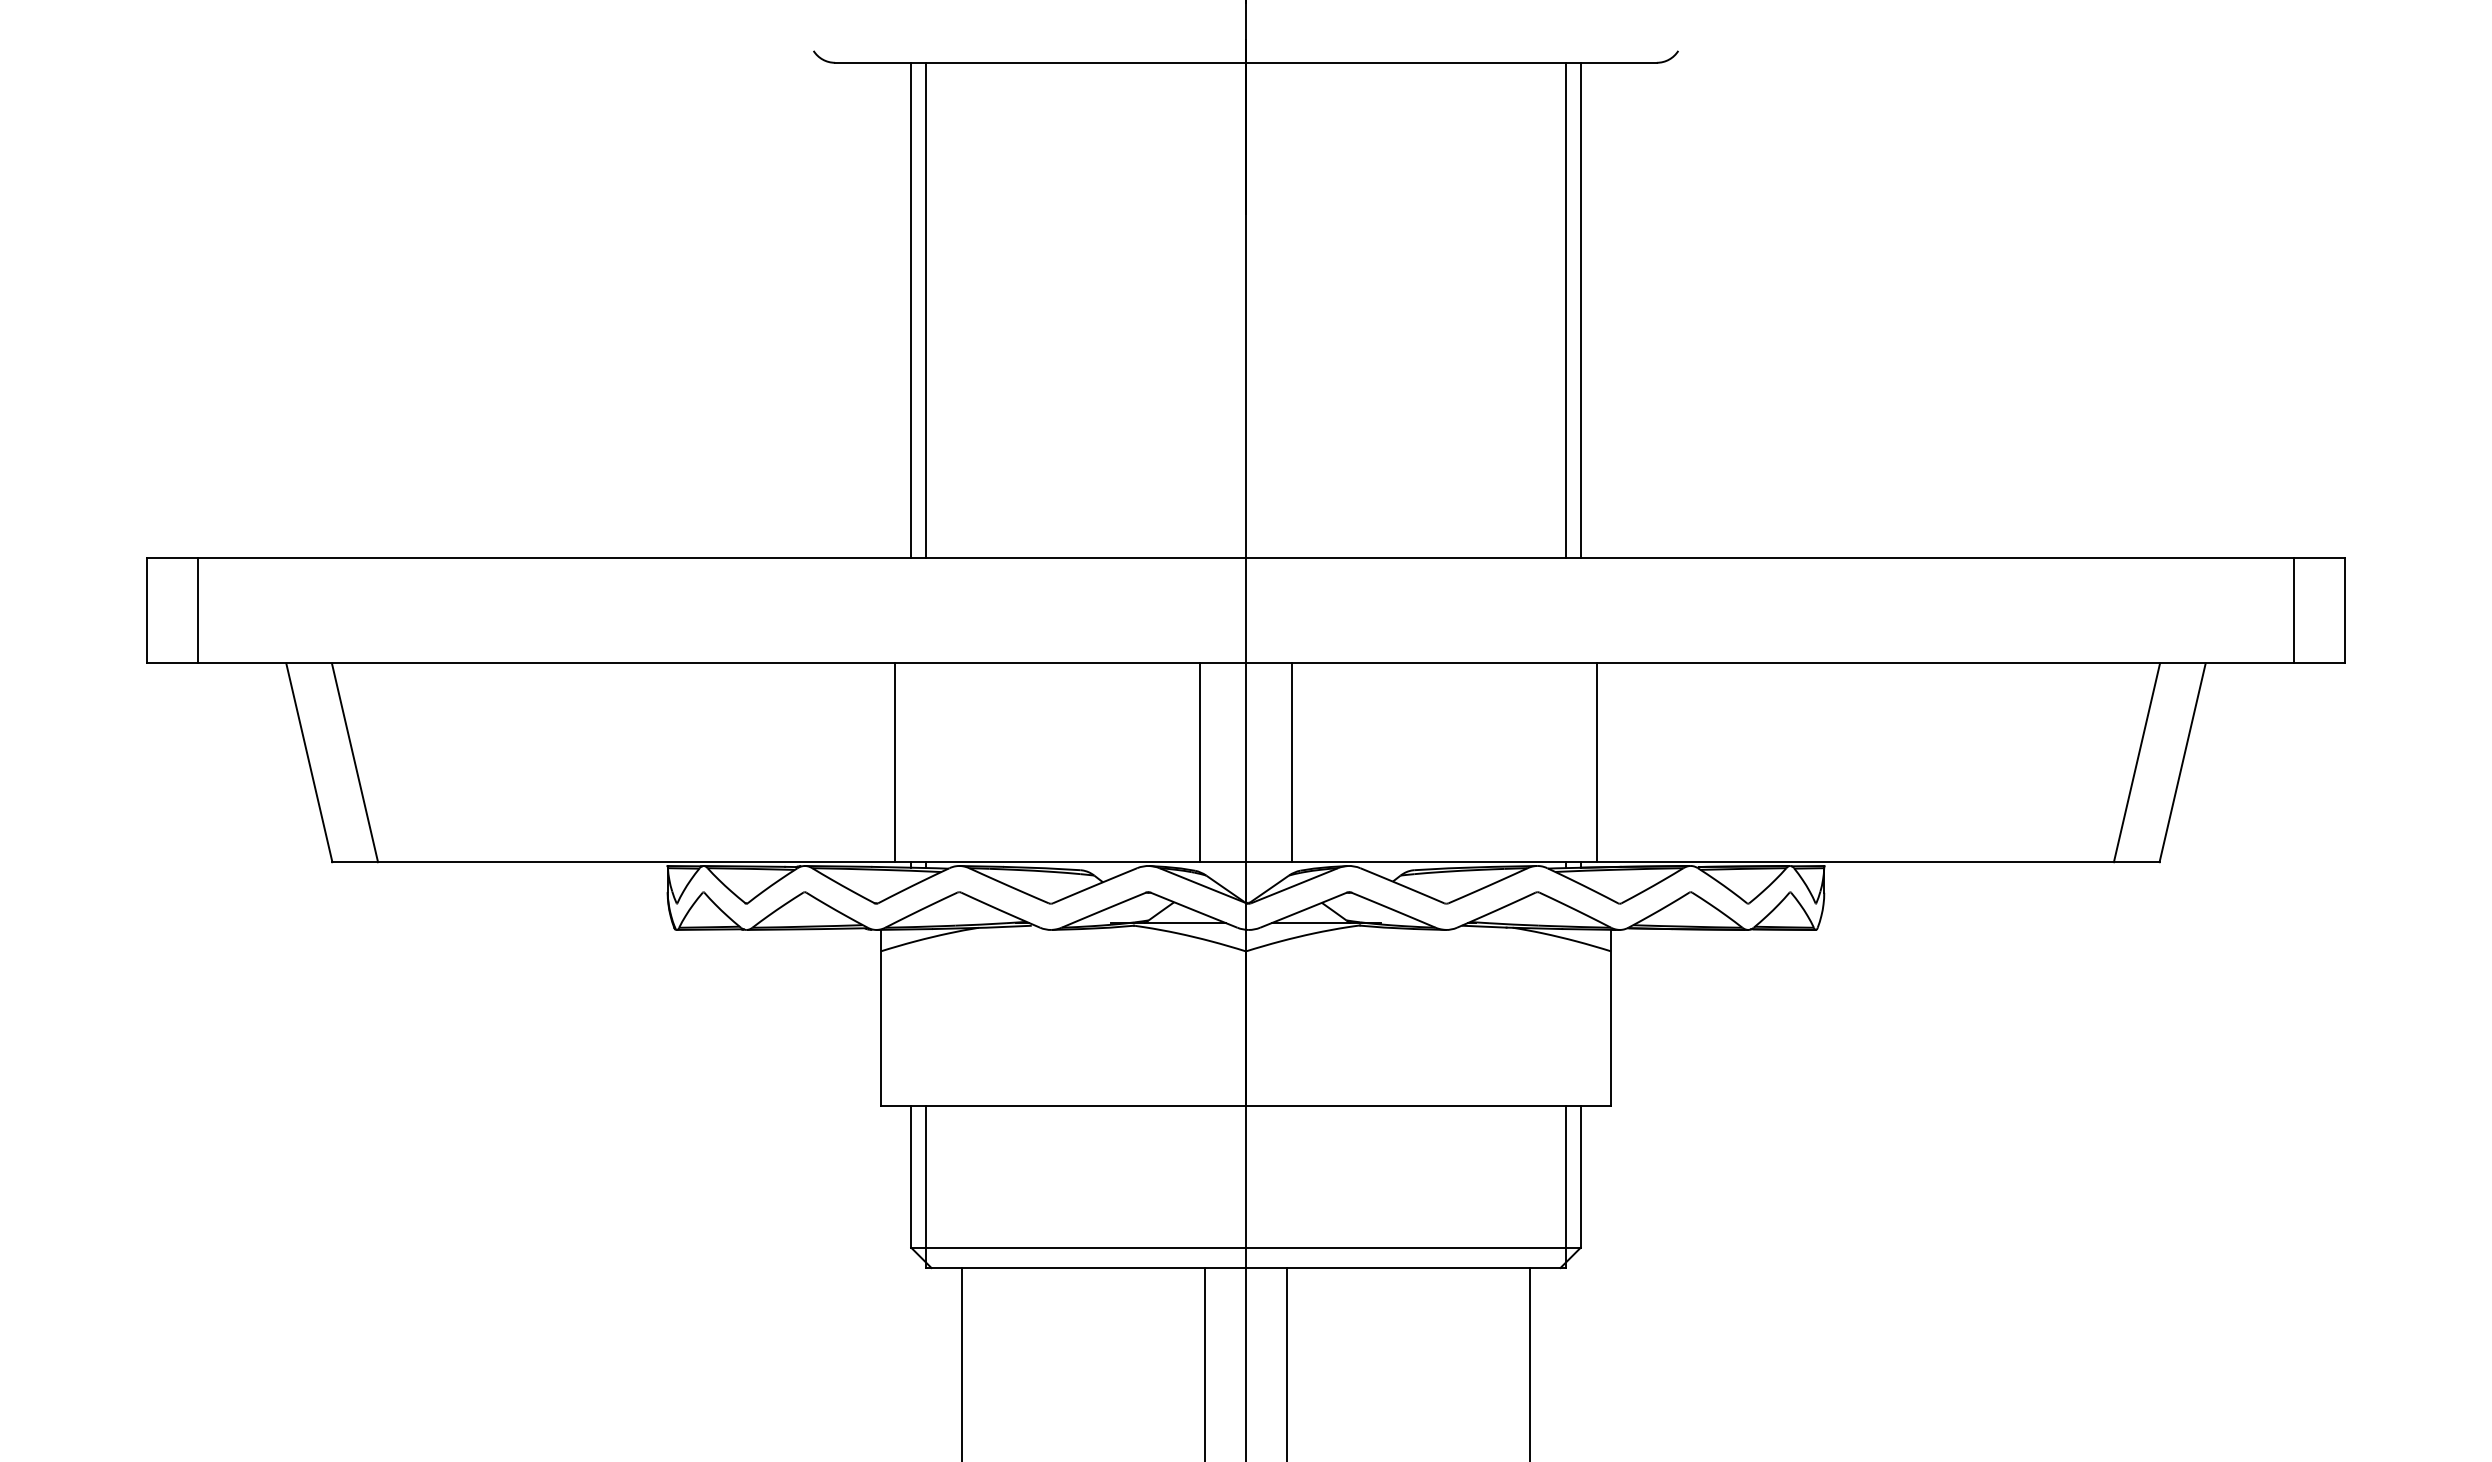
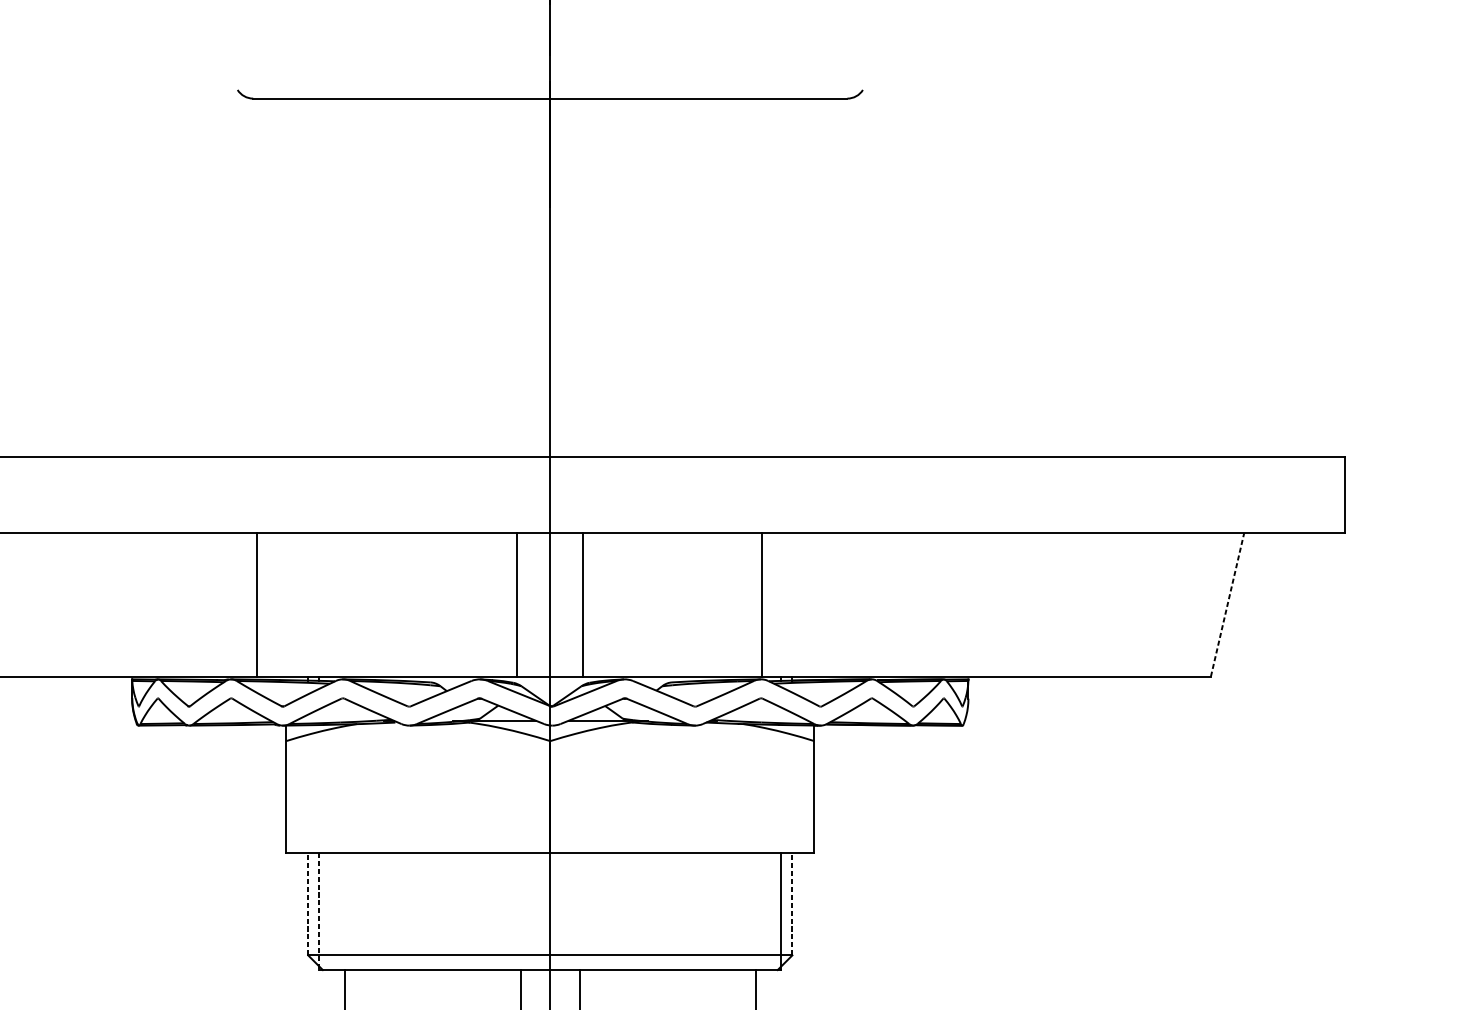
line: (911, 309) -> (308, 276), removed
line: (926, 309) -> (319, 276), removed
line: (1565, 309) -> (781, 276), removed
line: (1580, 309) -> (792, 276), removed
line: (2294, 610) -> (1308, 494), removed
line: (894, 762) -> (257, 604), moved
line: (1597, 762) -> (761, 604), moved
line: (2136, 762) -> (1194, 604), removed
line: (2182, 762) -> (1227, 604), solid -> dashed
line: (911, 1176) -> (308, 903), solid -> dashed
line: (1580, 1176) -> (792, 903), solid -> dashed
line: (926, 1187) -> (319, 911), solid -> dashed

